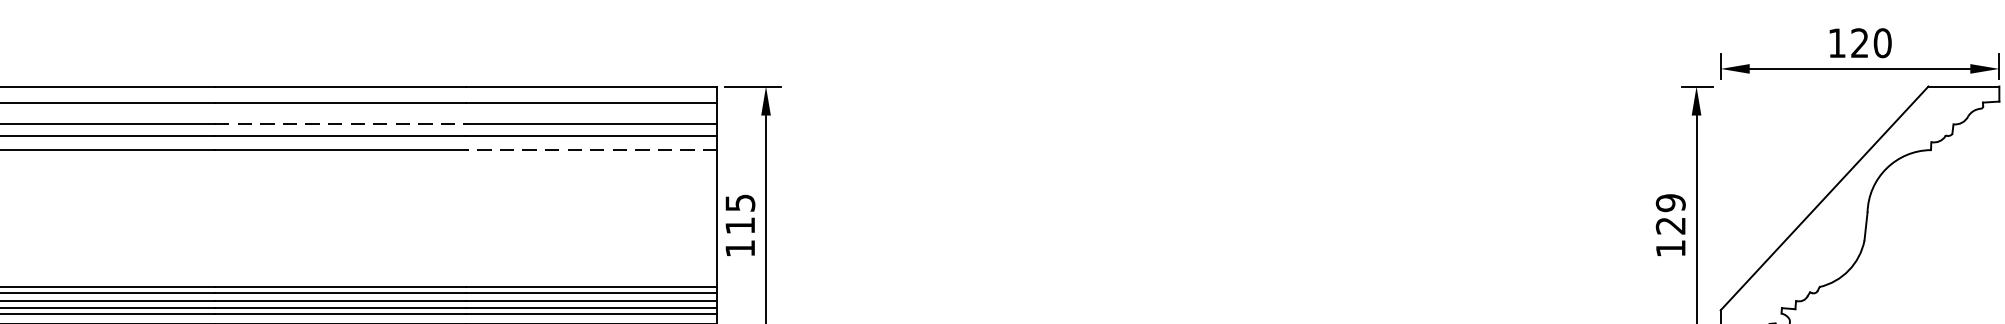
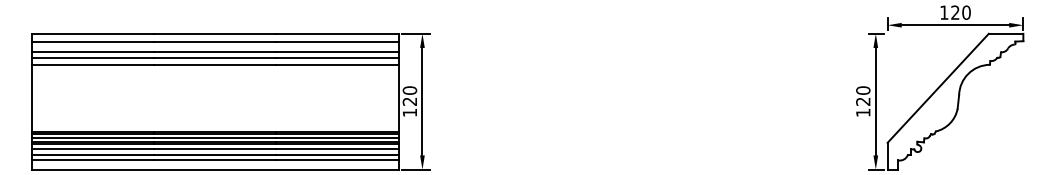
line: (341, 124) -> (215, 52), dashed -> solid
line: (591, 149) -> (337, 64), dashed -> solid
text: (1671, 202) -> (863, 90), 129 -> 120
text: (739, 213) -> (409, 95), 115 -> 120

